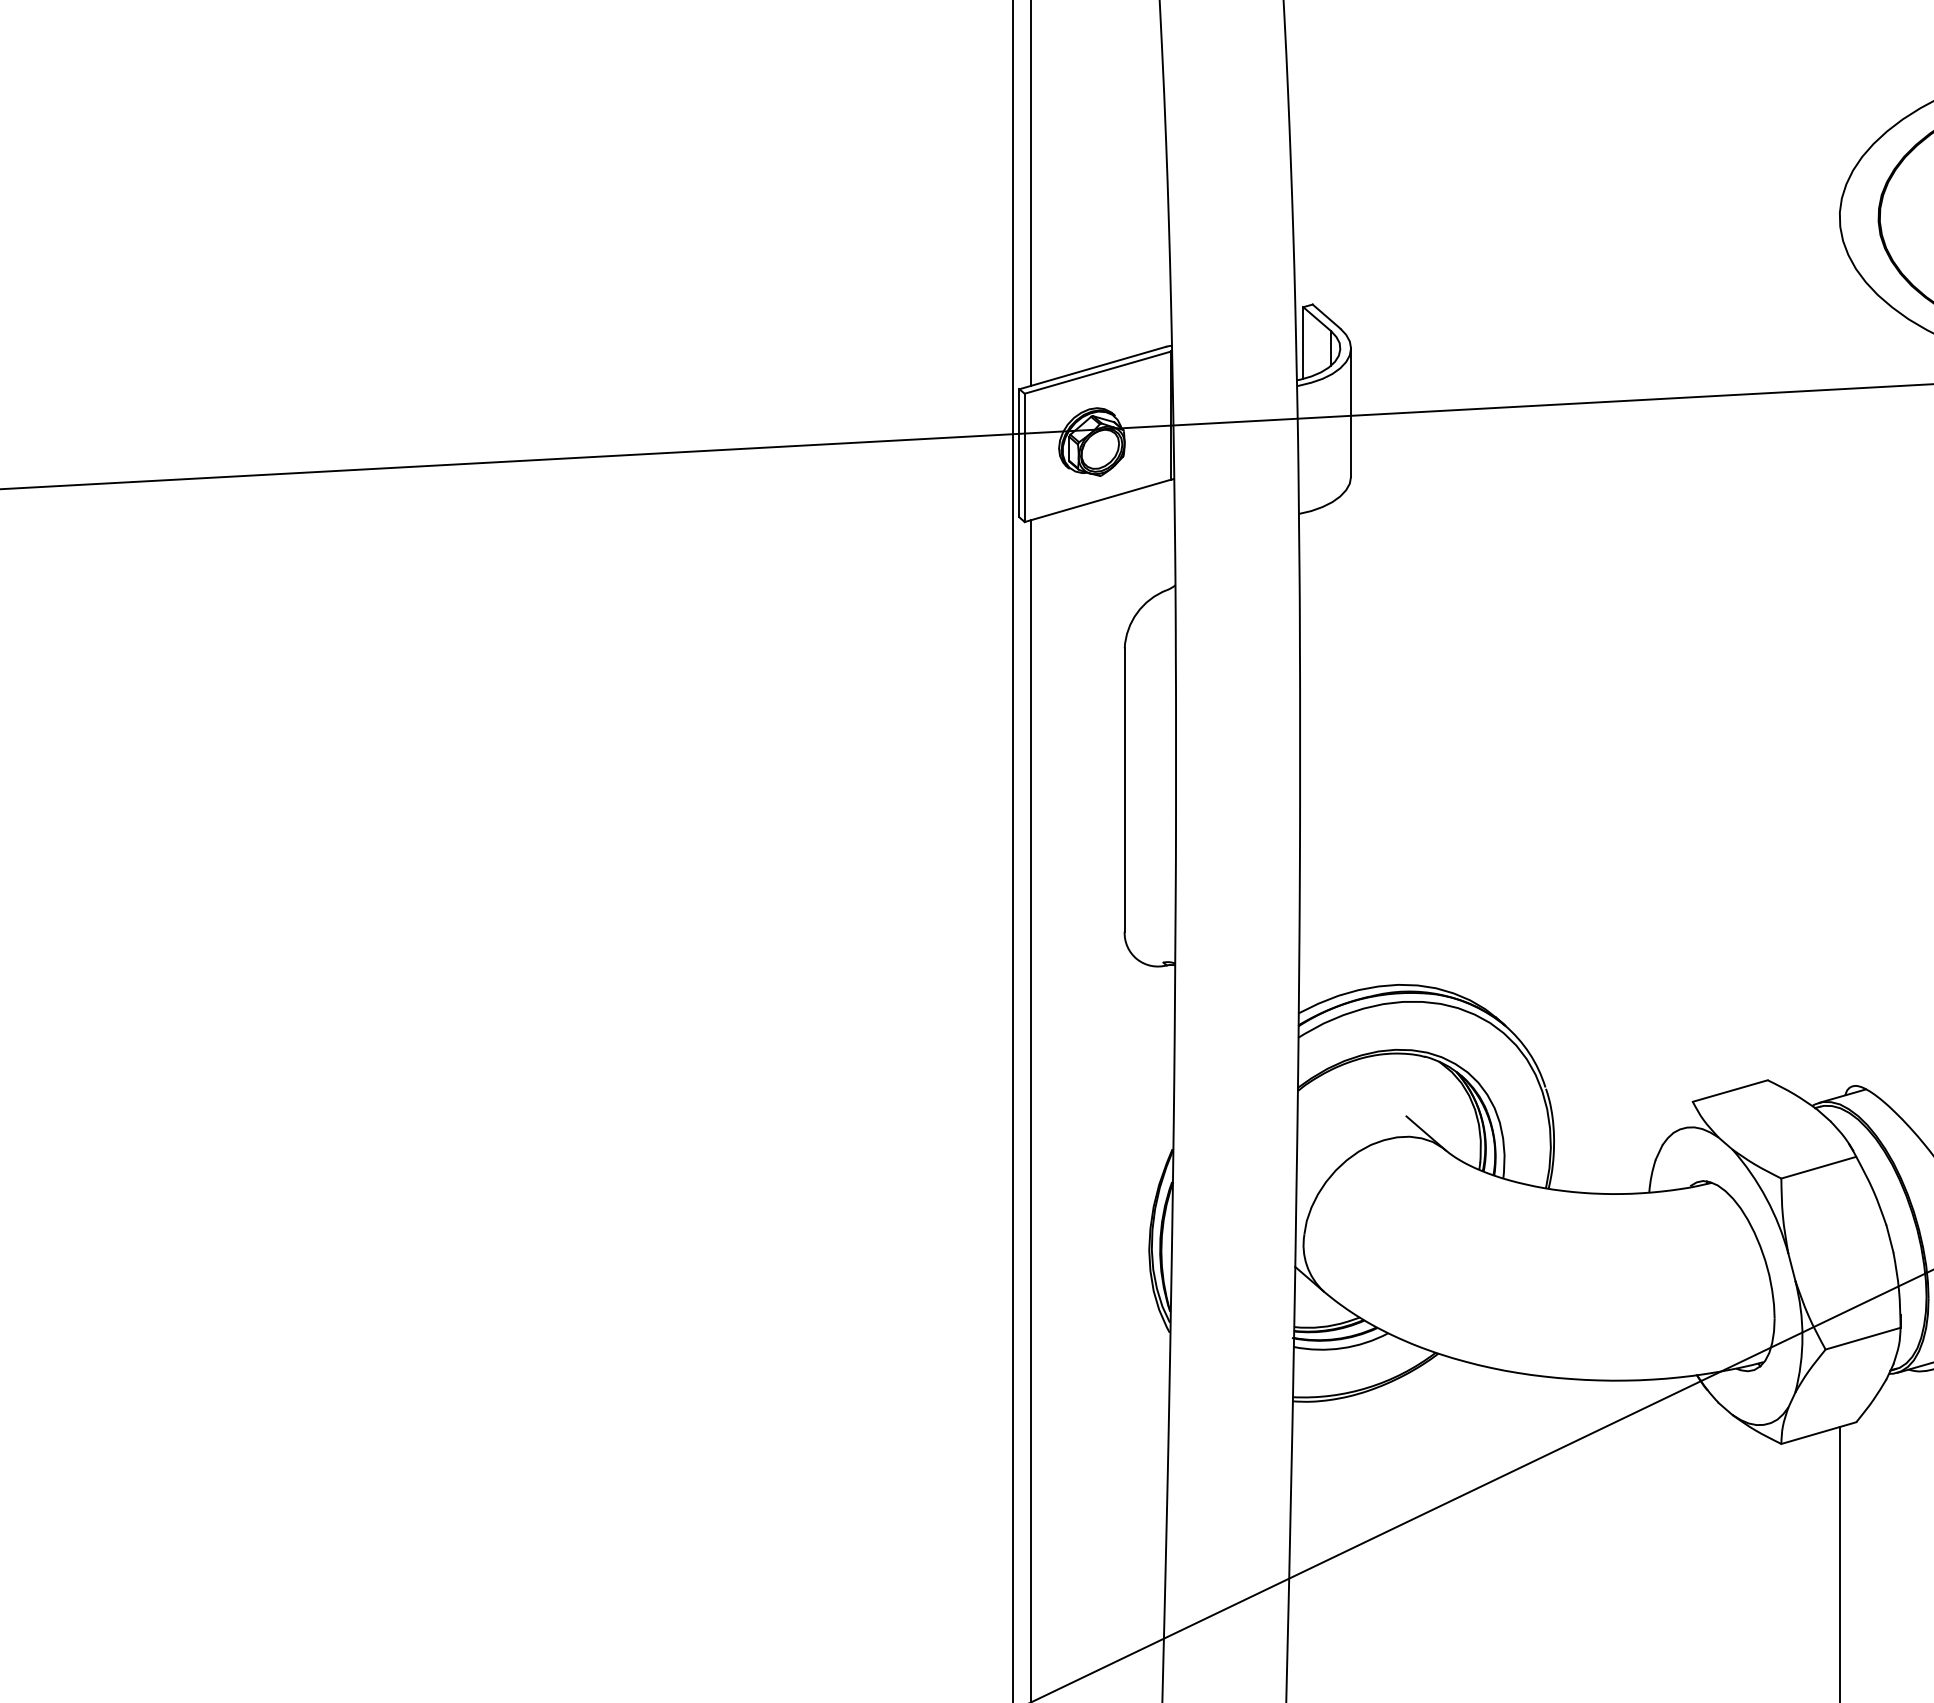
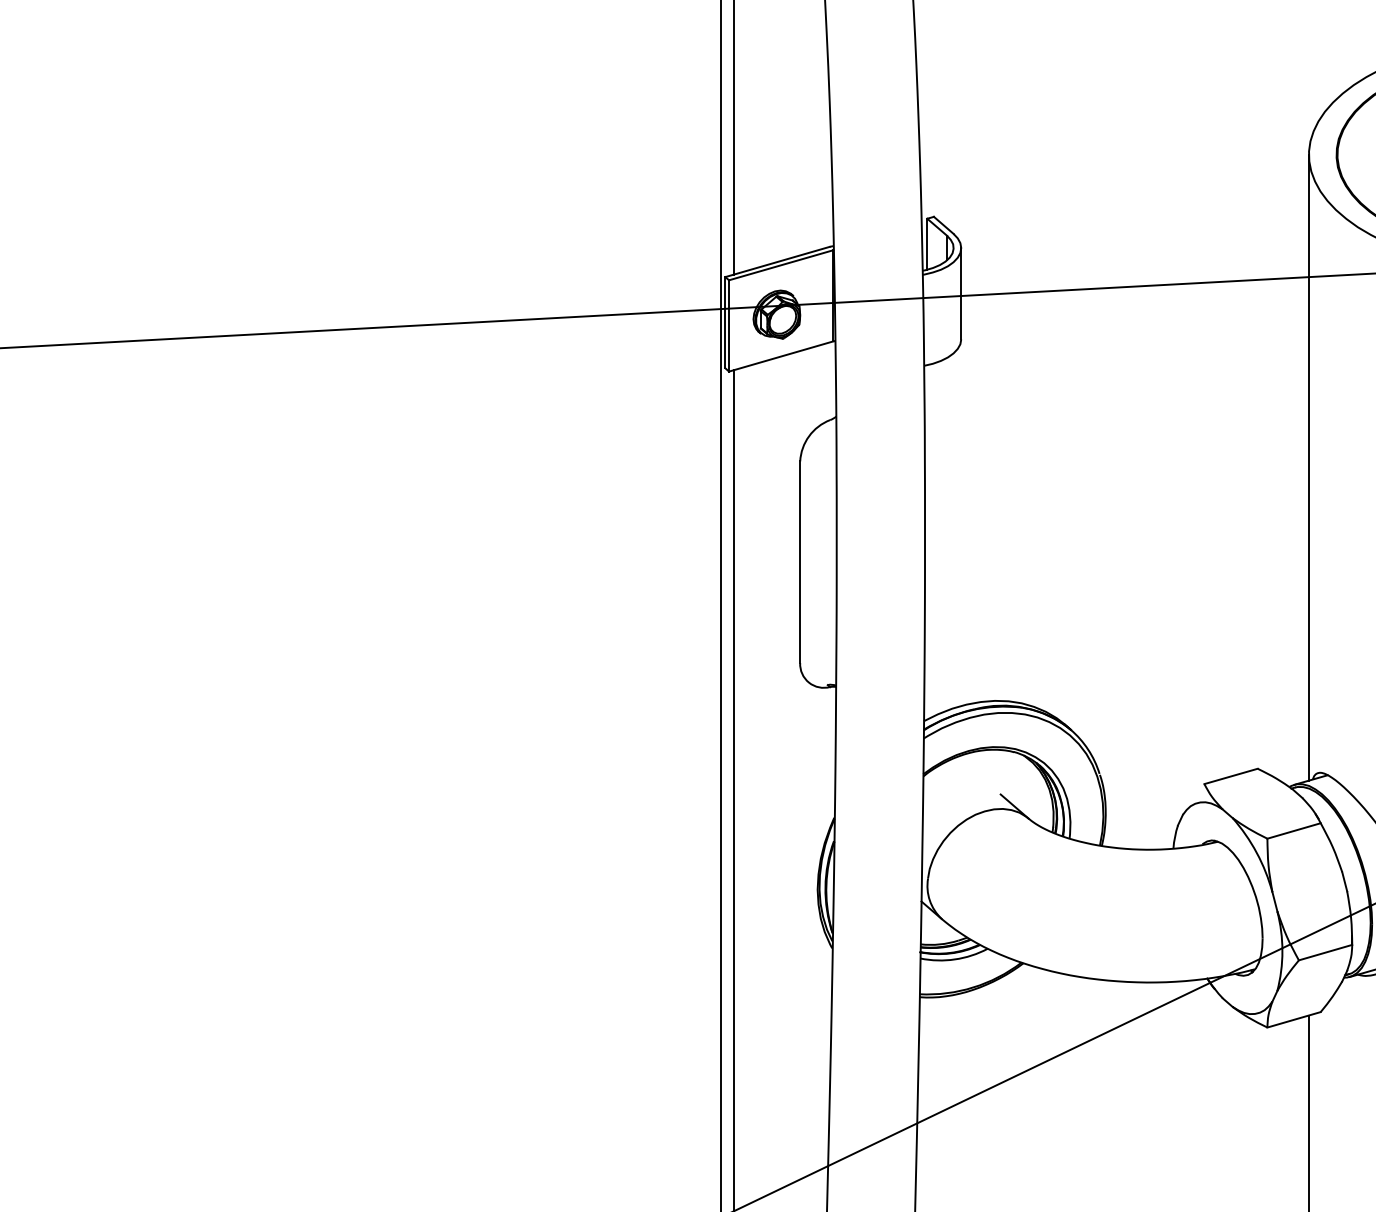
line: (1839, 656) -> (1308, 467), added

